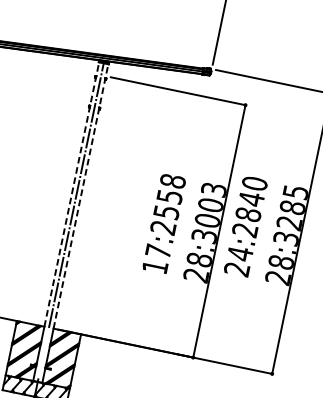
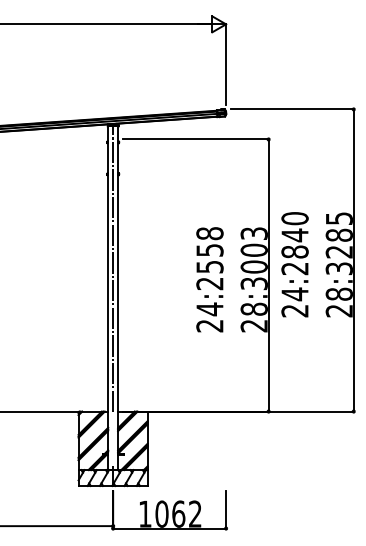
line: (71, 195) -> (108, 269), dashed -> solid
line: (81, 196) -> (118, 269), dashed -> solid
text: (156, 258) -> (209, 317), 17:2558 -> 24:2558

